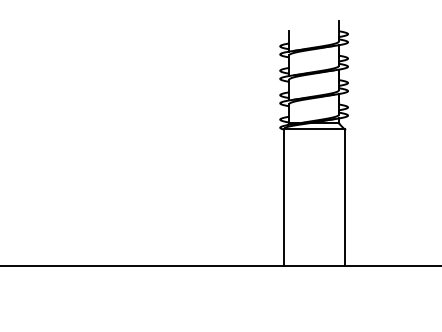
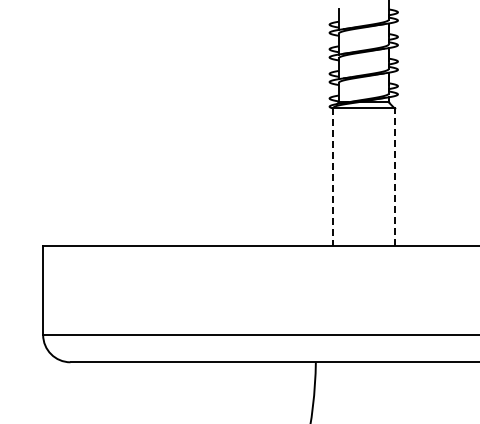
line: (284, 198) -> (333, 177), solid -> dashed
line: (344, 198) -> (394, 177), solid -> dashed

